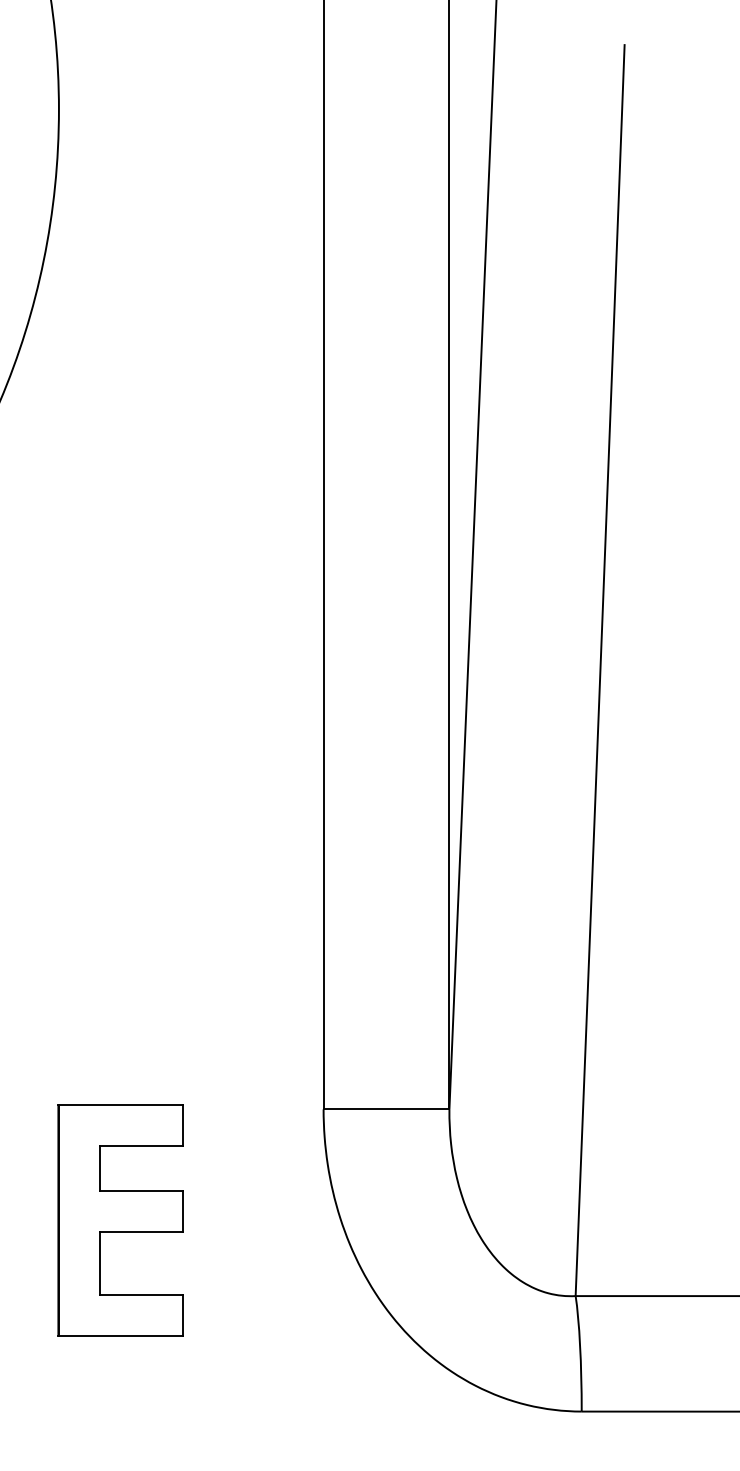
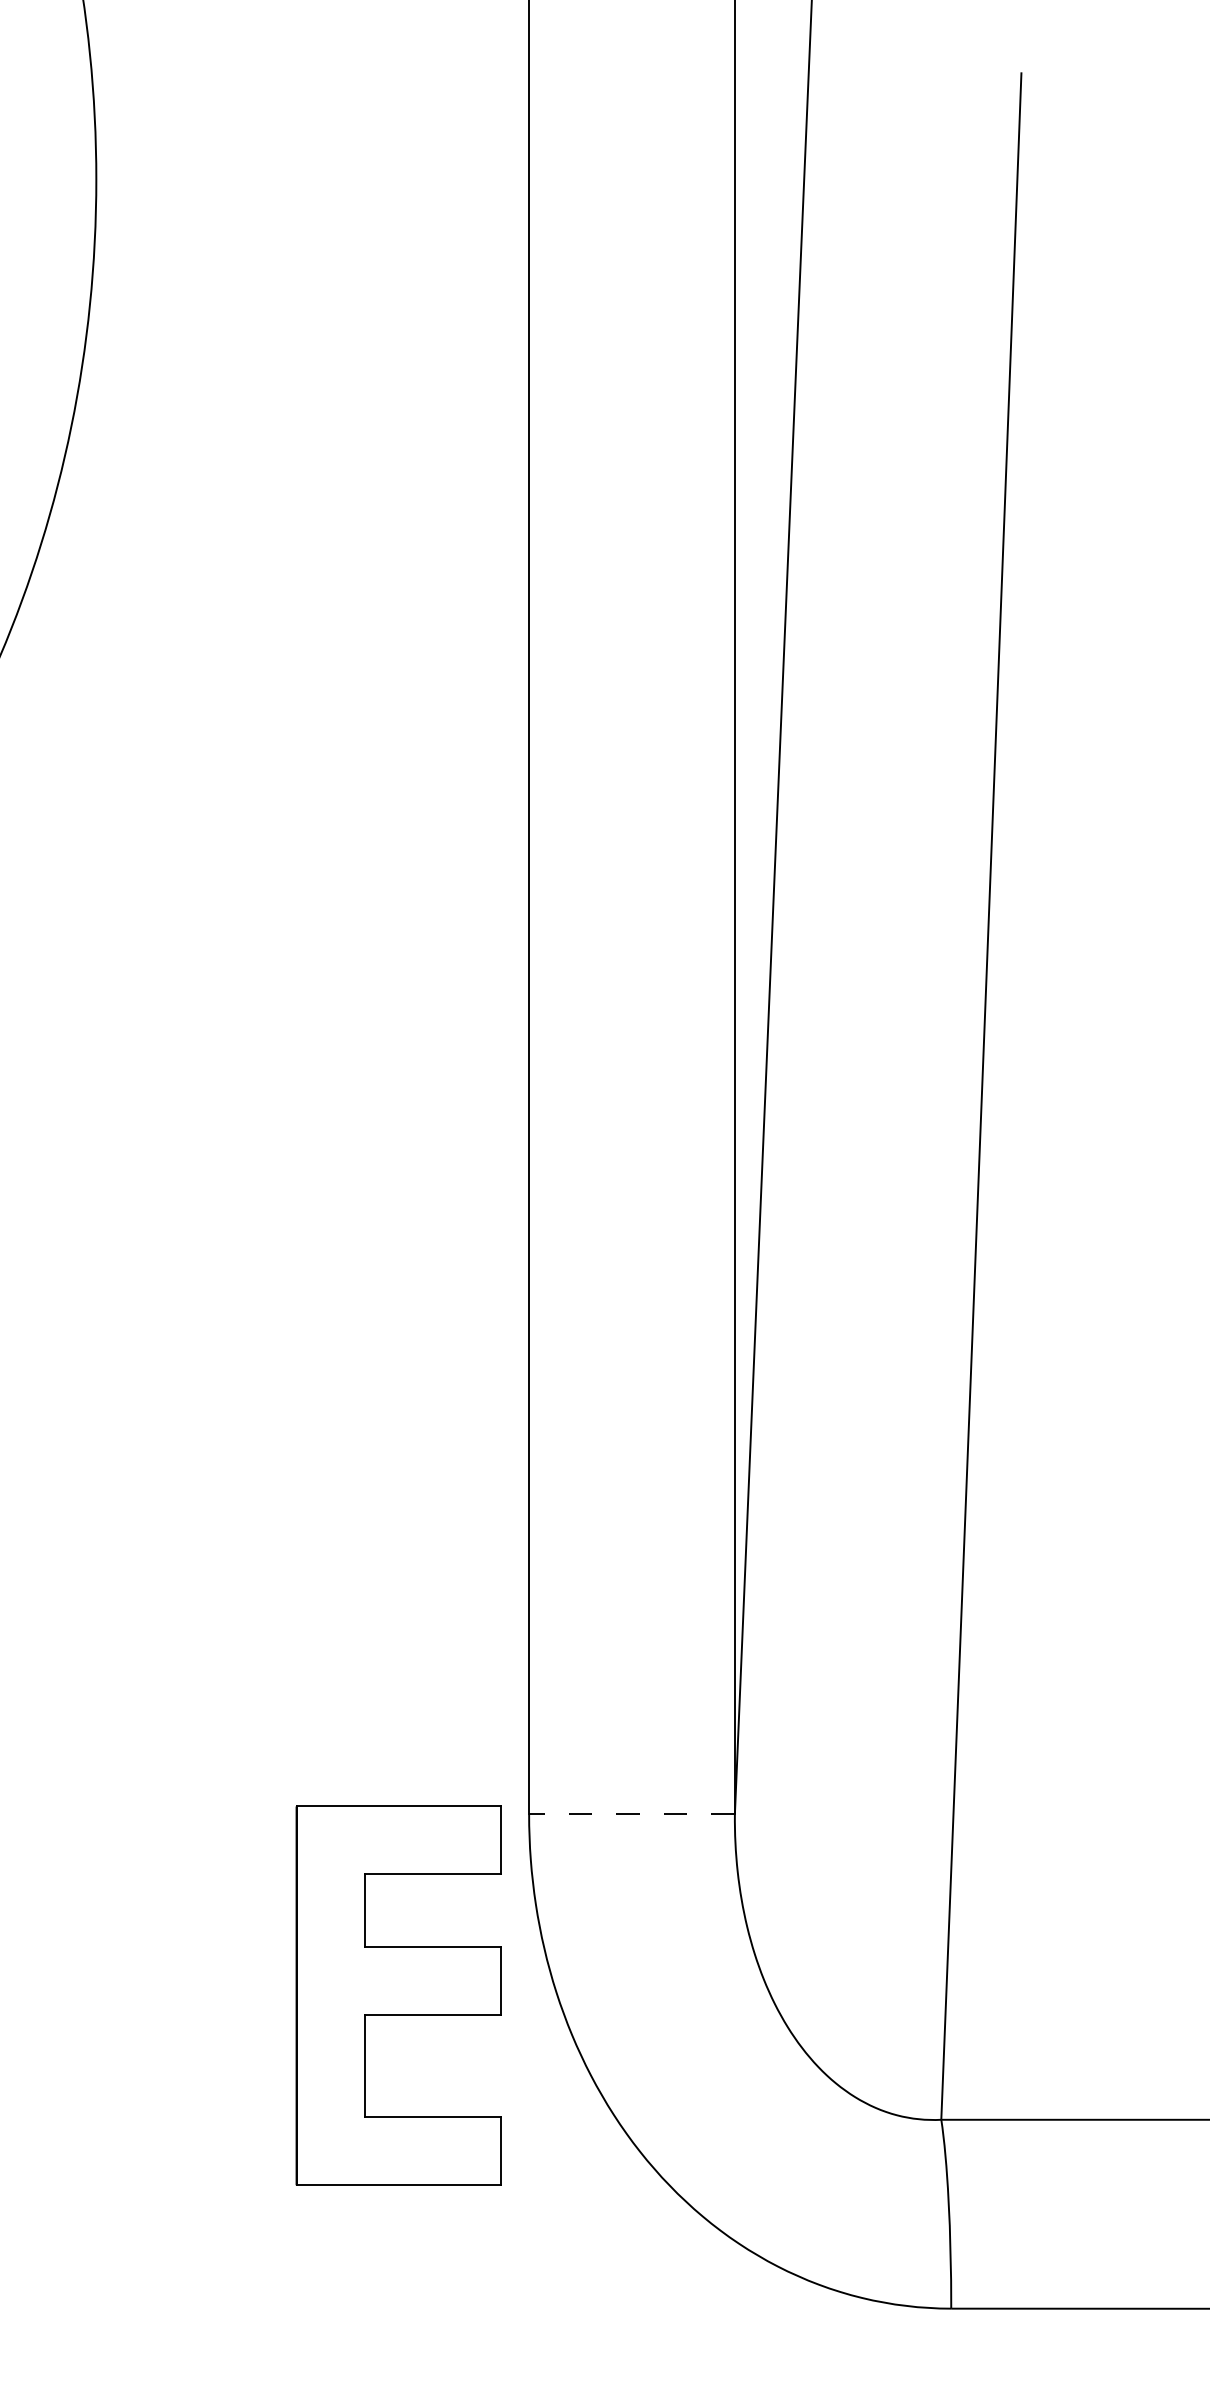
line: (386, 1109) -> (631, 1814), solid -> dashed
part: (120, 1220) -> (398, 1996), moved

